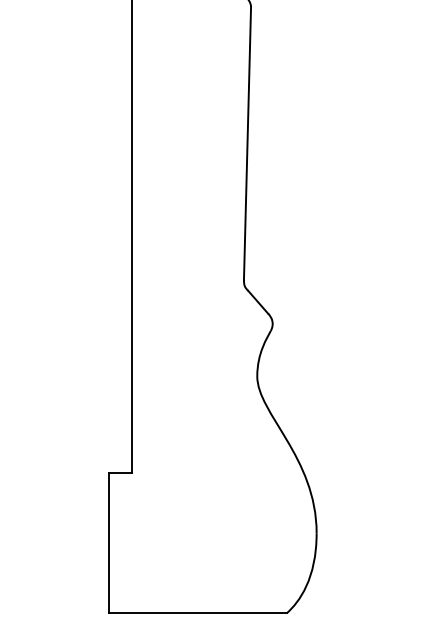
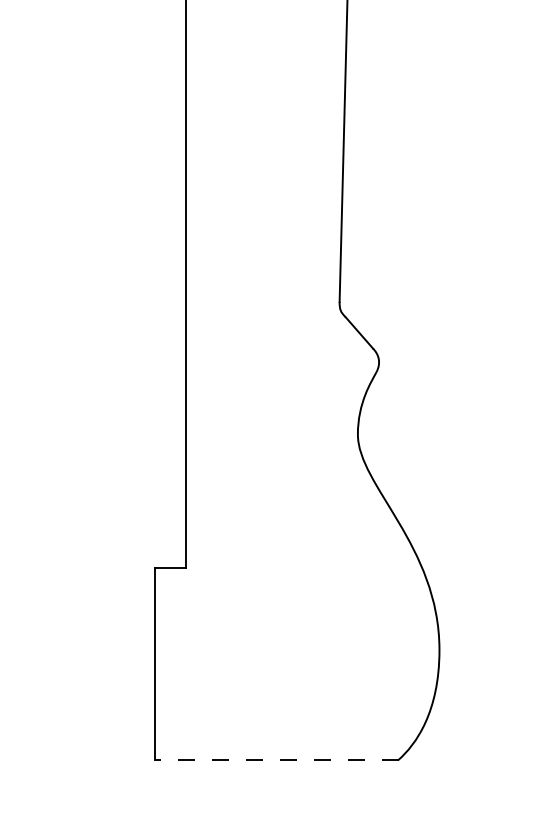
line: (198, 613) -> (277, 760), solid -> dashed

